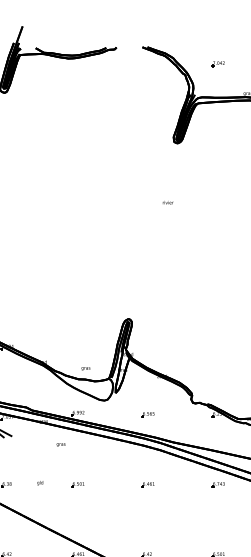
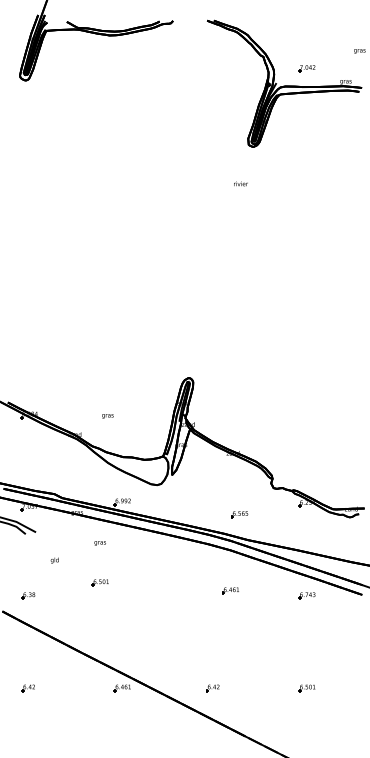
part: (218, 63) -> (306, 68), moved
text: (167, 202) -> (240, 183), moved
text: (85, 368) -> (107, 416), moved
part: (148, 414) -> (239, 514), moved
text: (40, 483) -> (54, 560), moved
part: (77, 484) -> (99, 582), moved
part: (148, 484) -> (230, 590), moved

